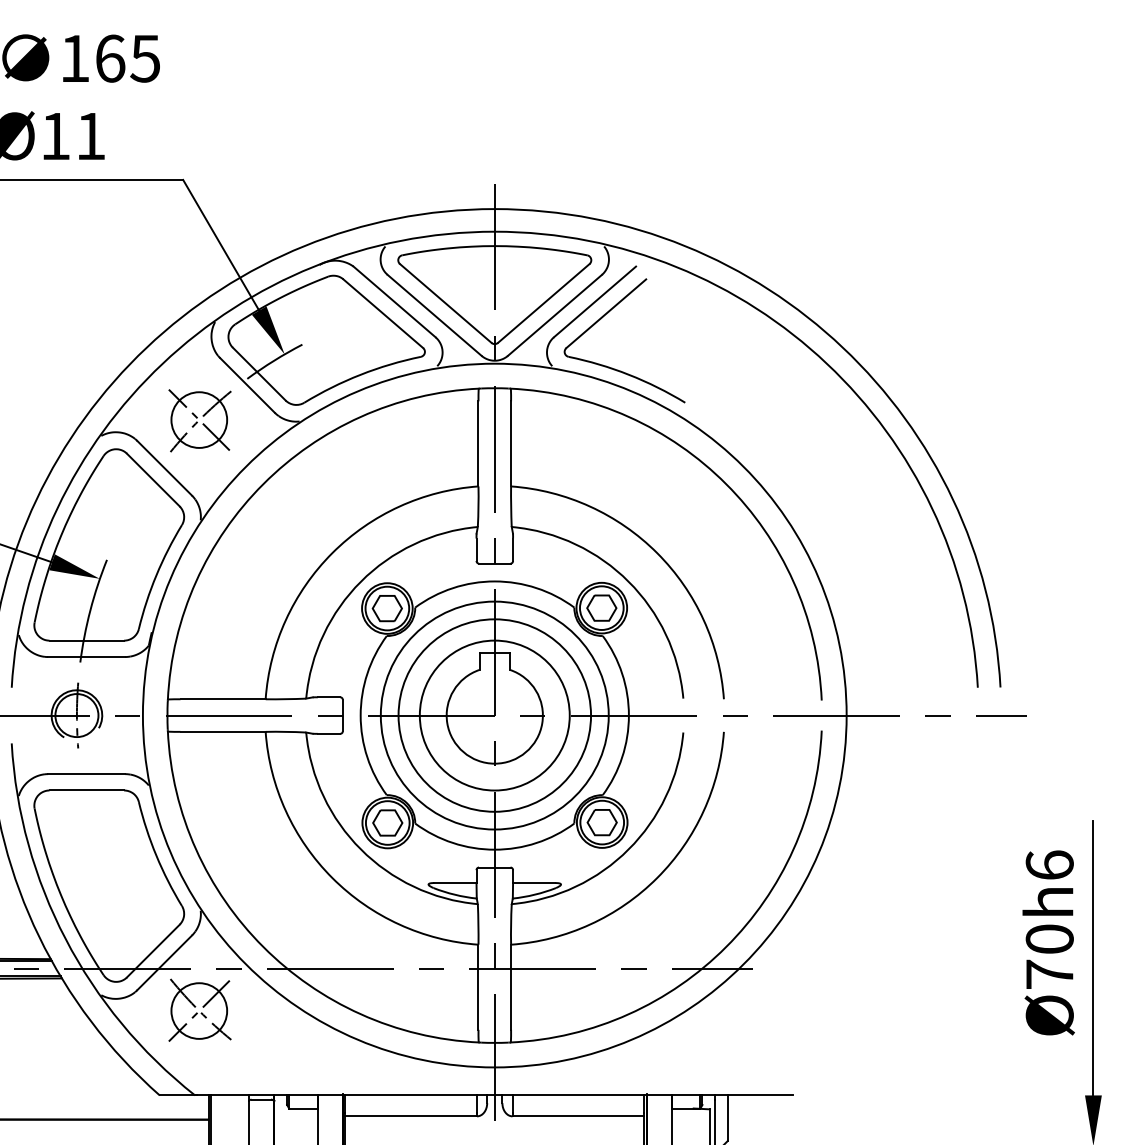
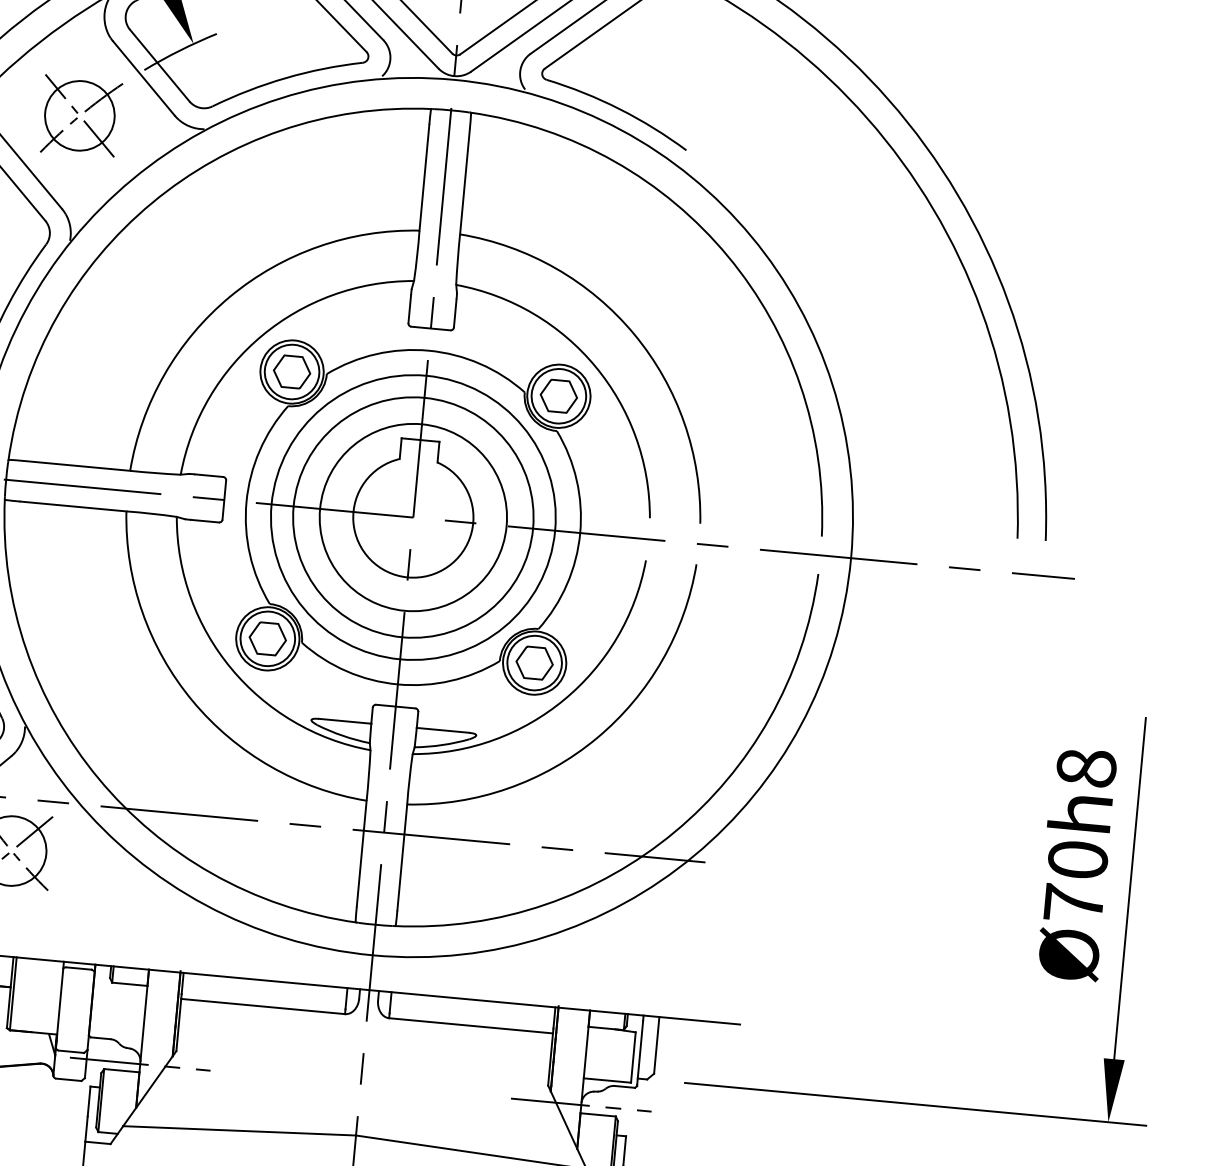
text: (1049, 864) -> (1086, 766), Ø70h6 -> Ø70h8

